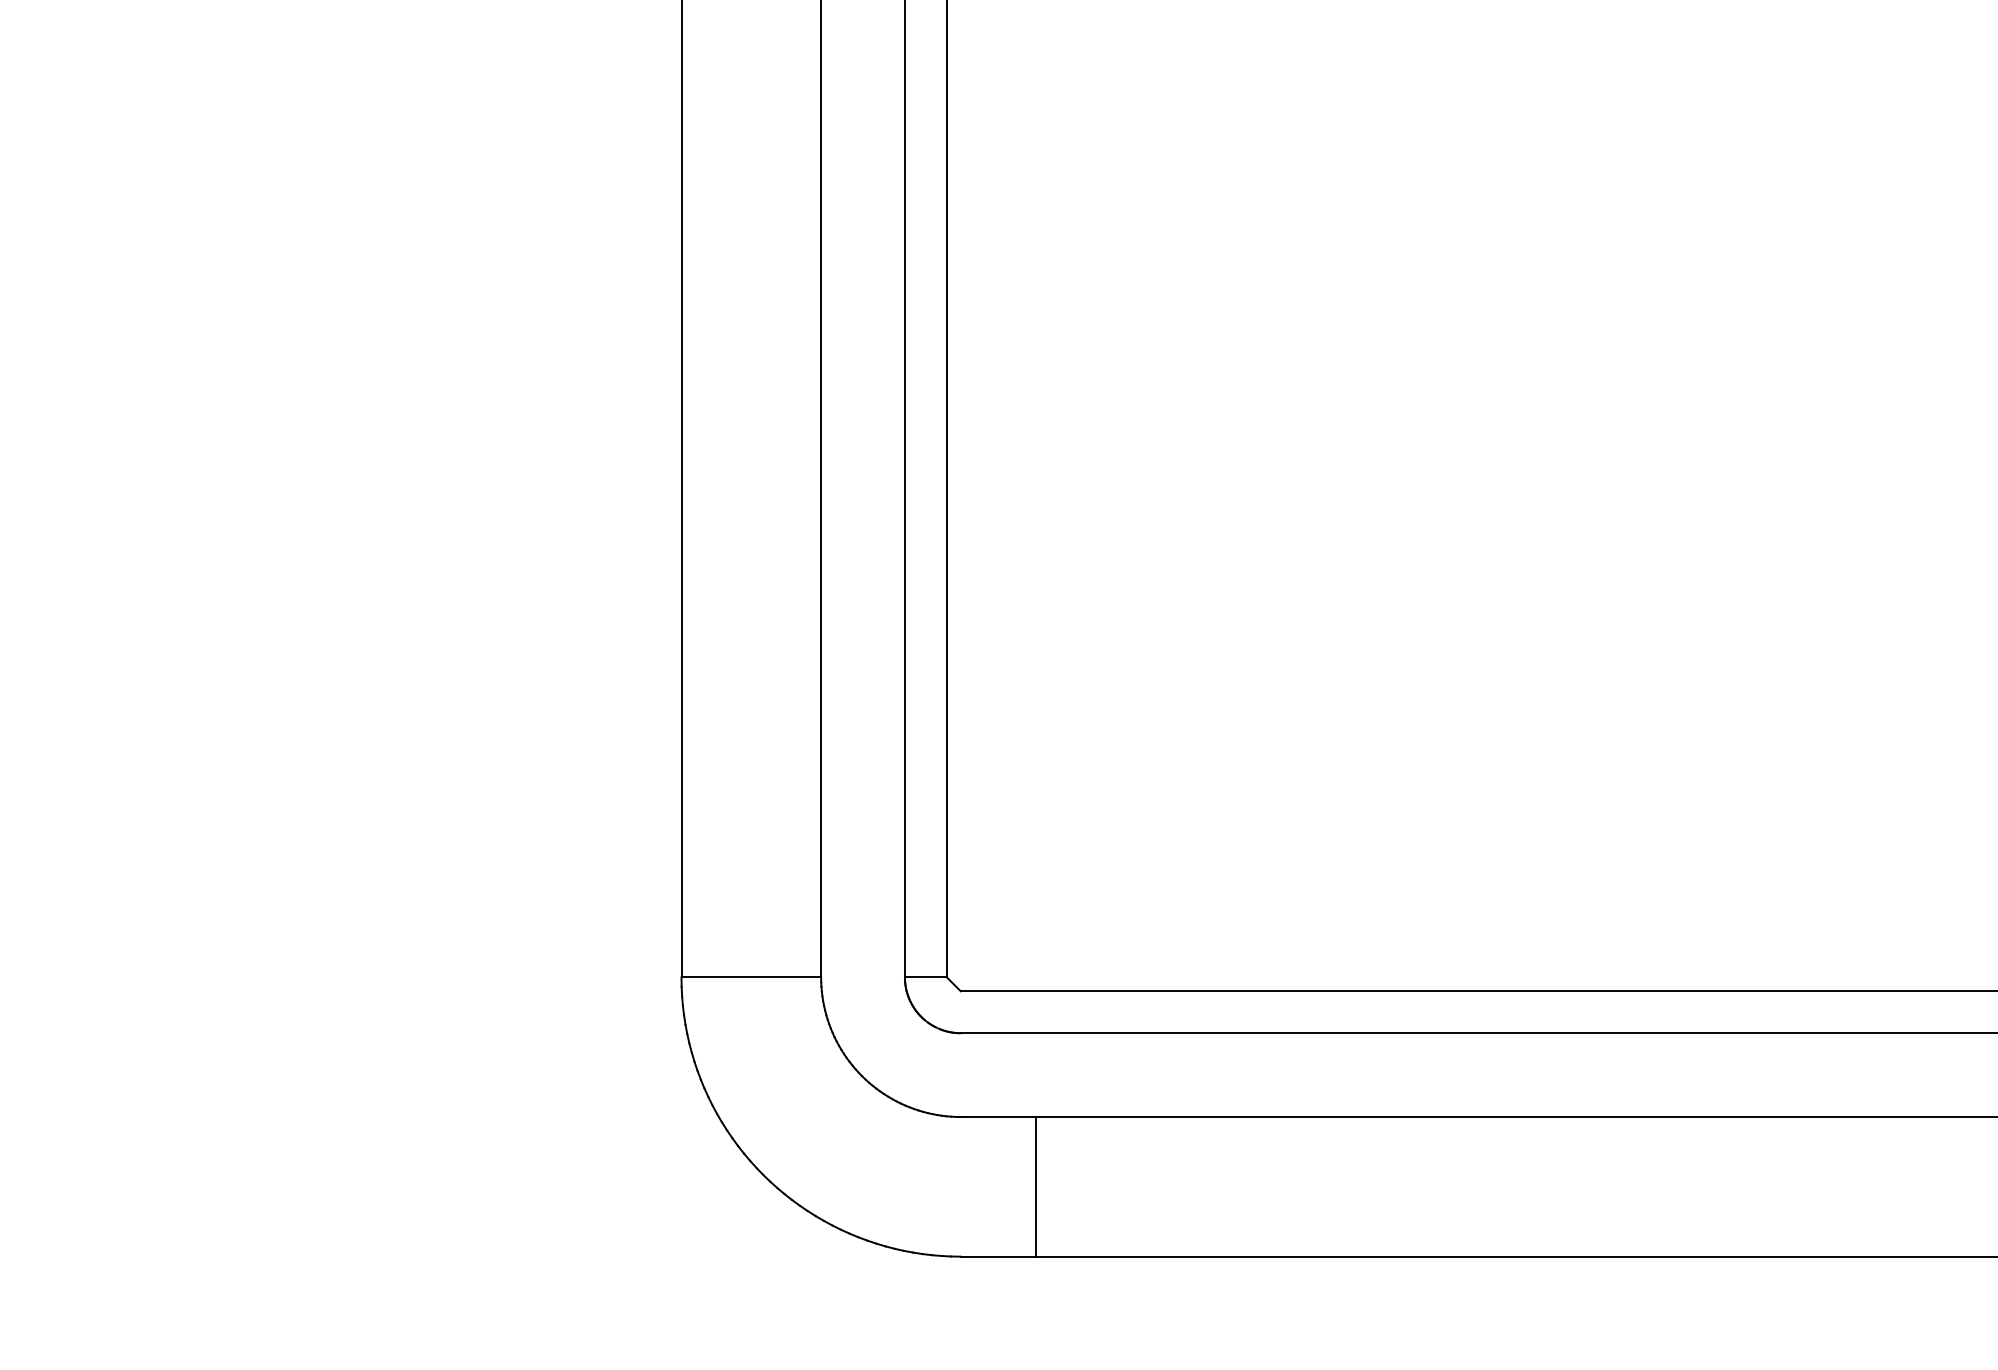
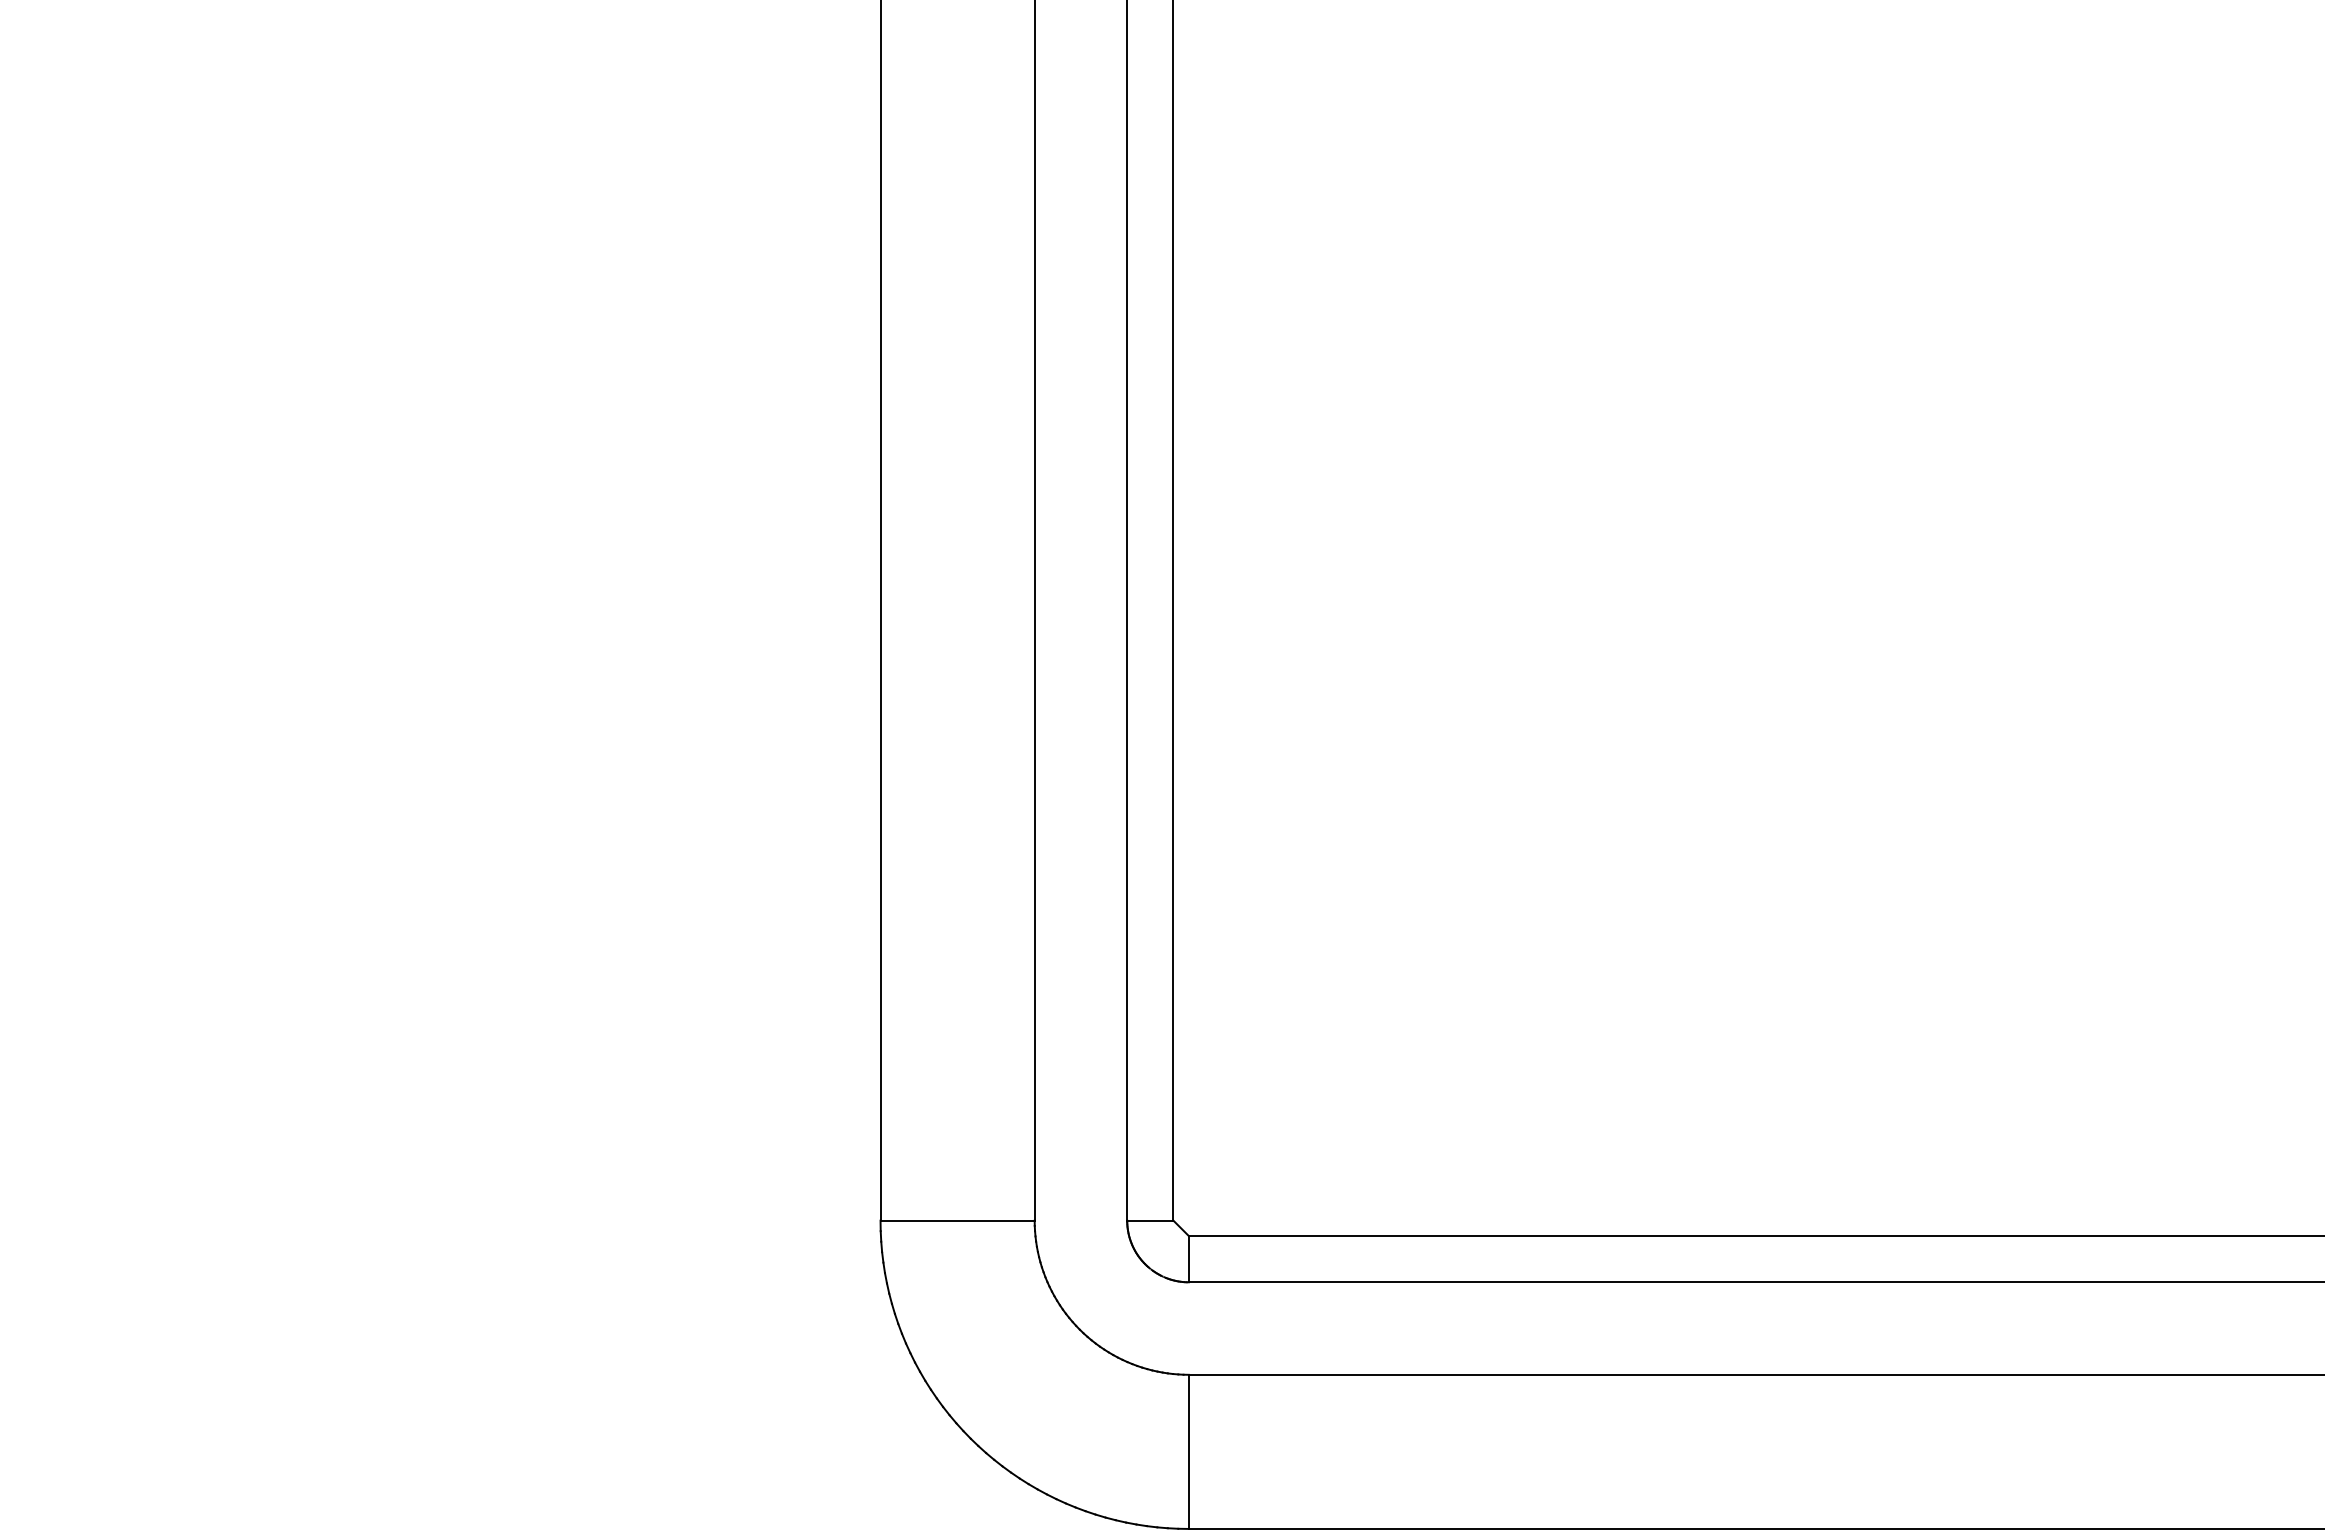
line: (960, 1012) -> (1188, 1259), added
line: (1035, 1186) -> (1188, 1451), moved

